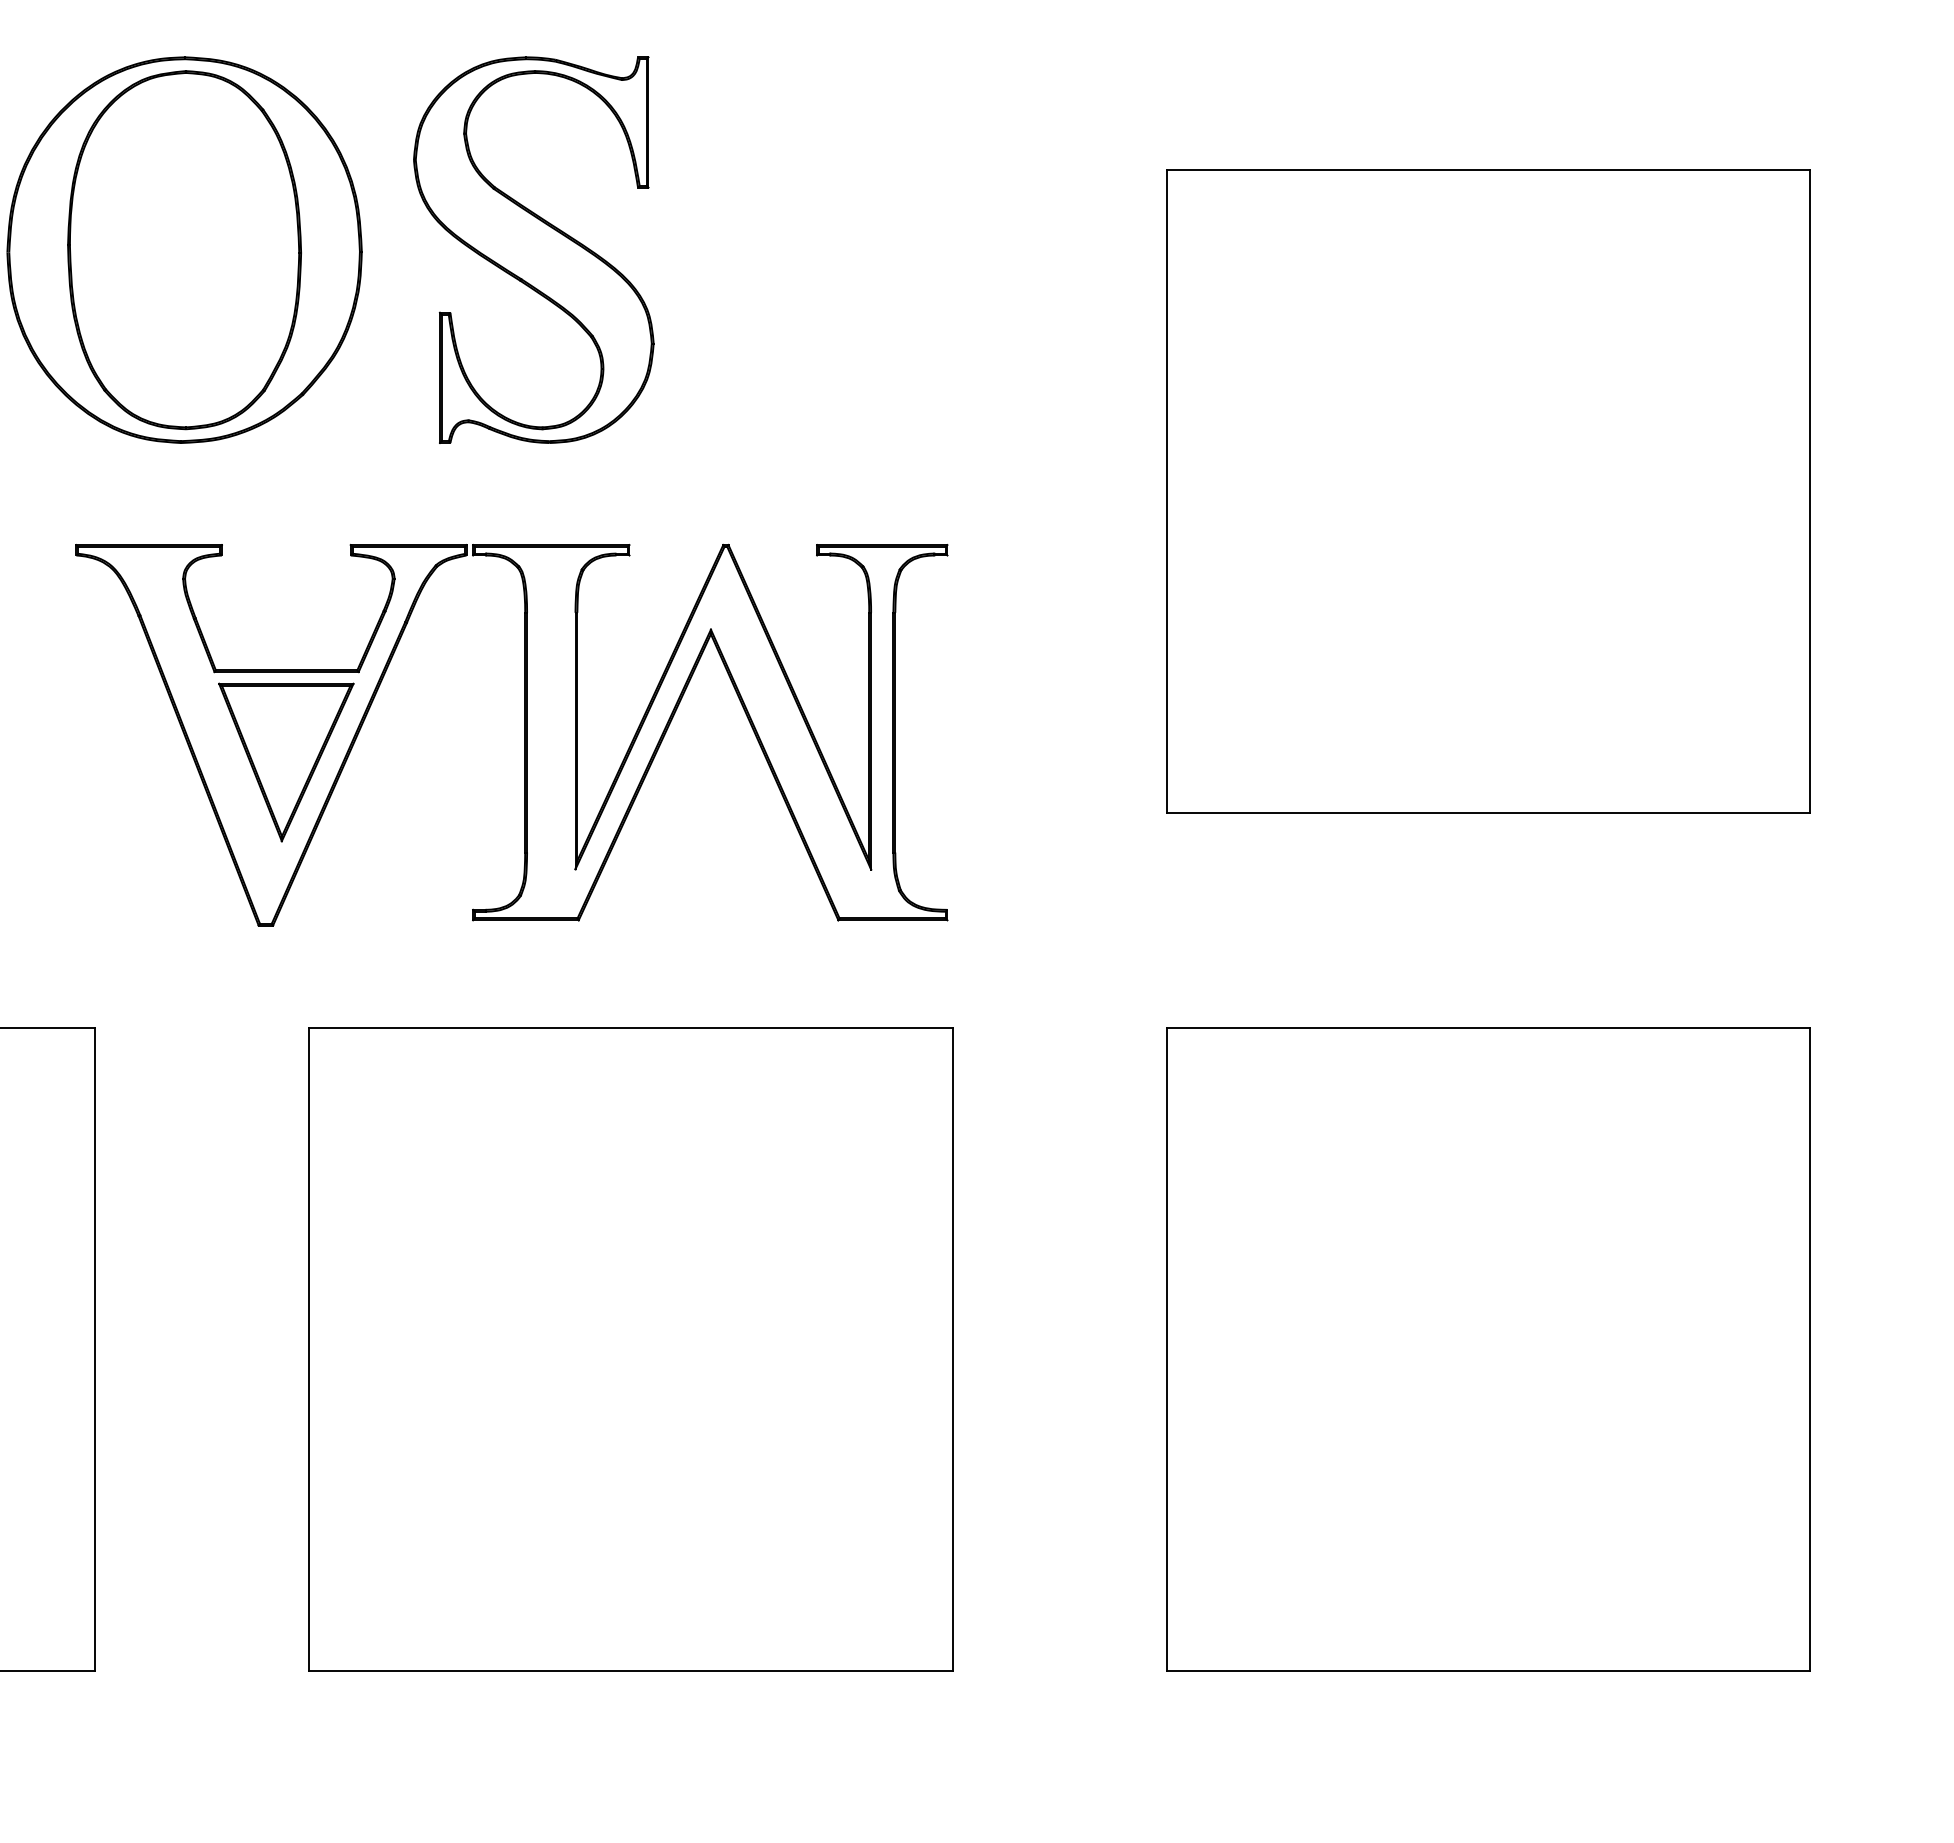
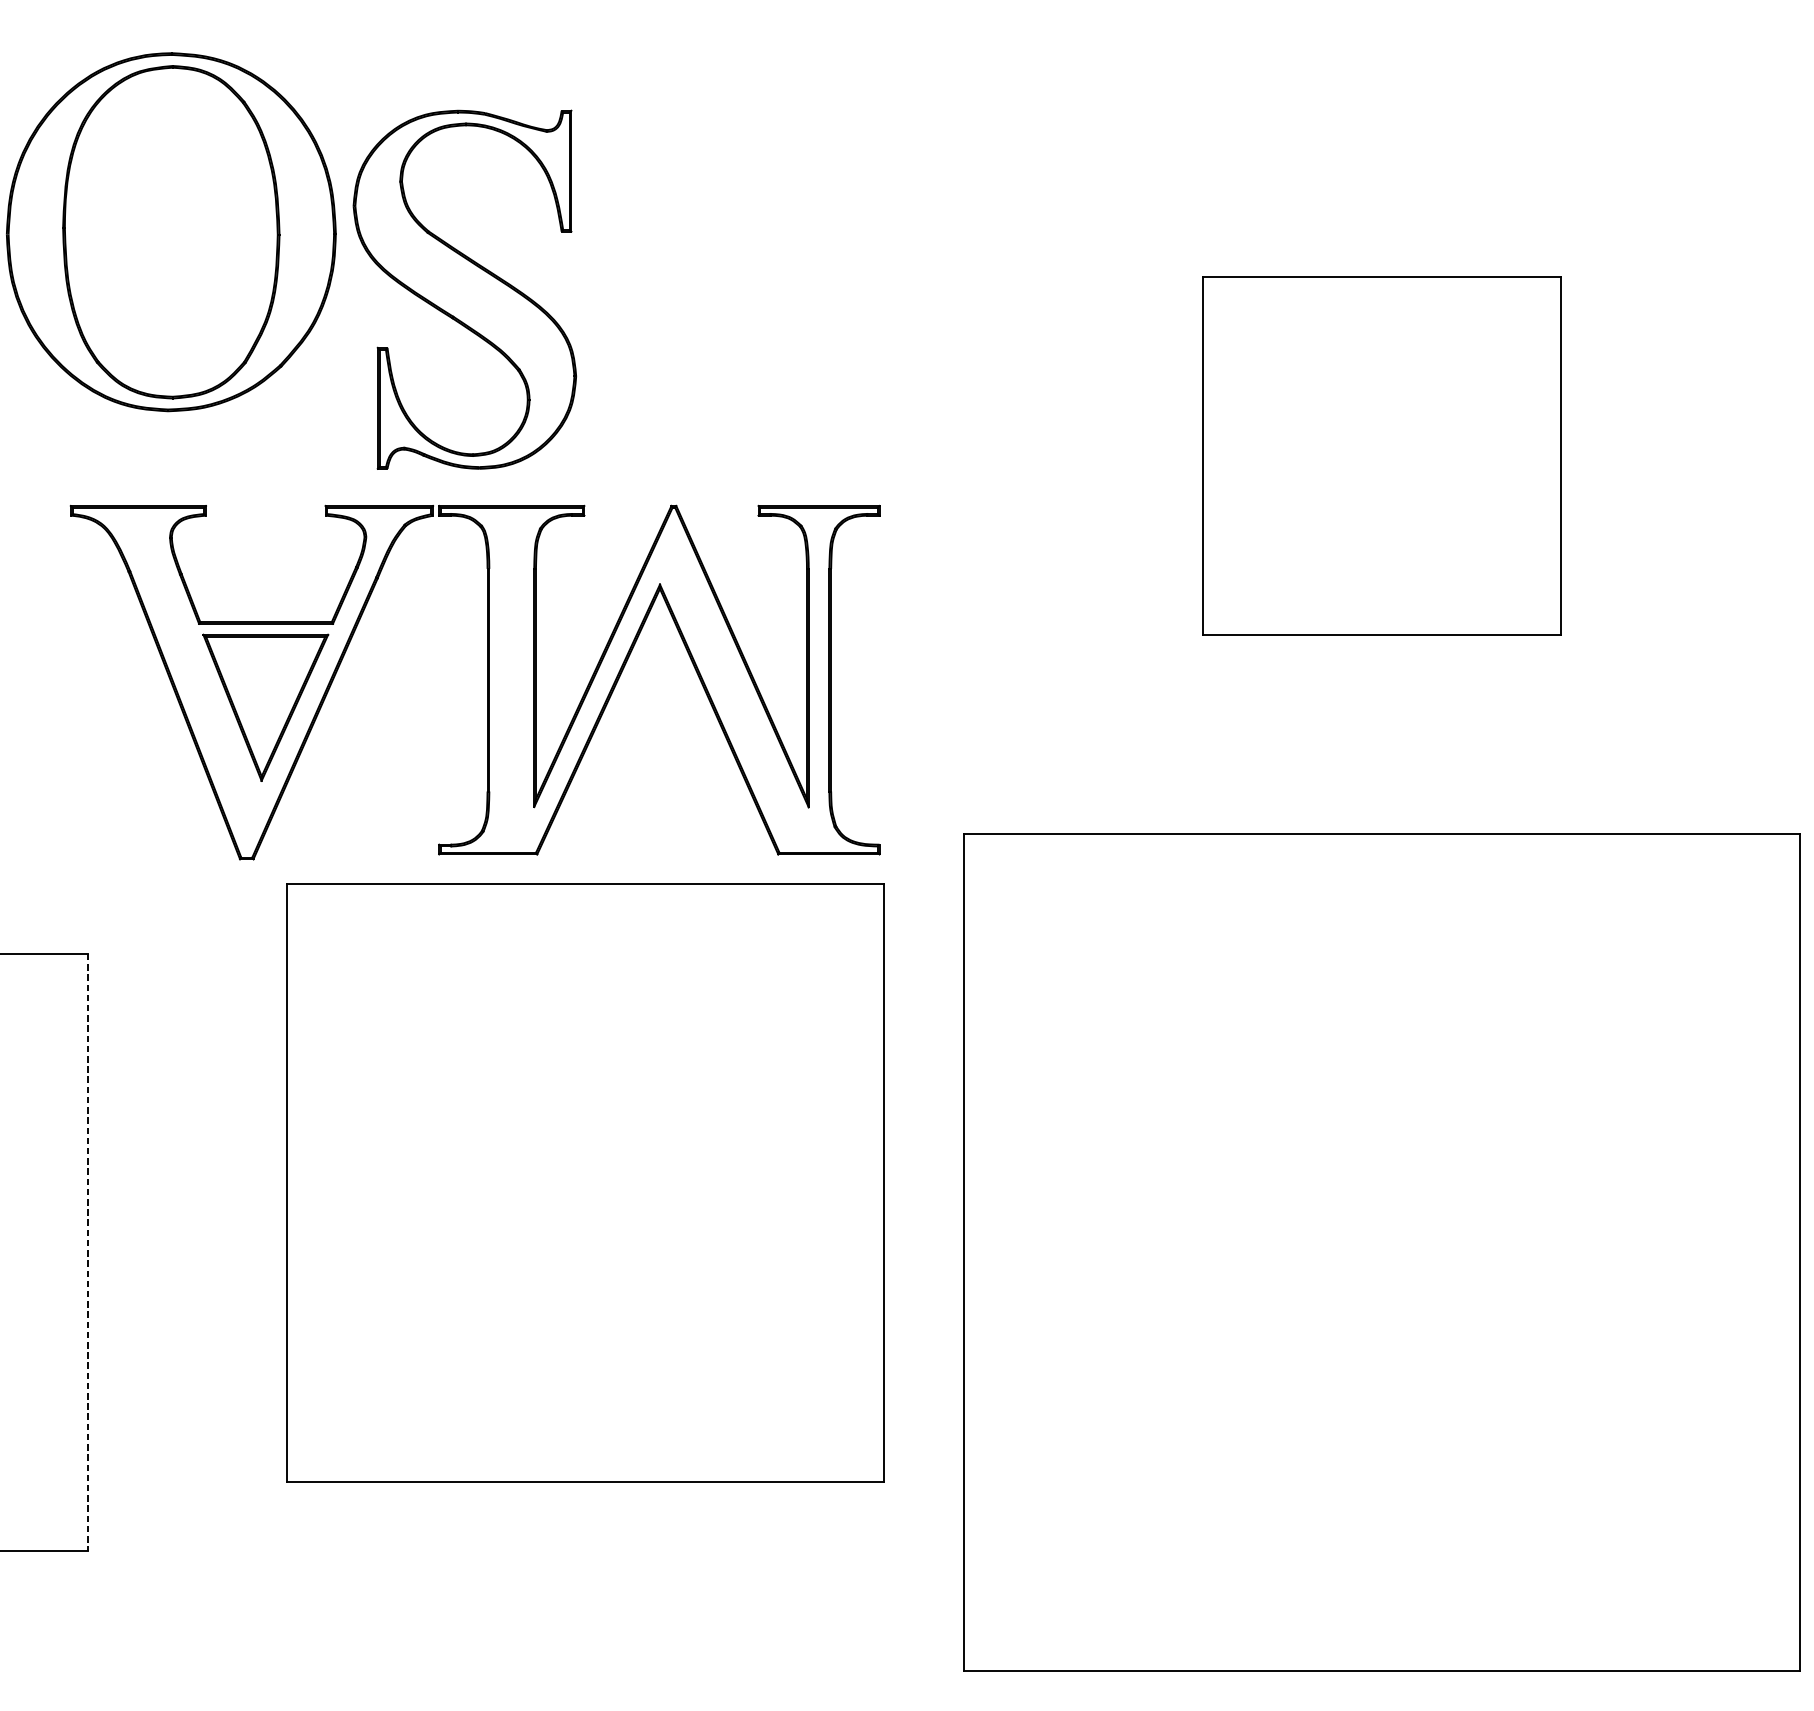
part: (533, 249) -> (464, 289), moved
part: (1488, 491) -> (1381, 456), size x0.6
line: (94, 1349) -> (87, 1252), solid -> dashed
part: (630, 1349) -> (585, 1183), moved
part: (1488, 1349) -> (1381, 1252), size x1.4

